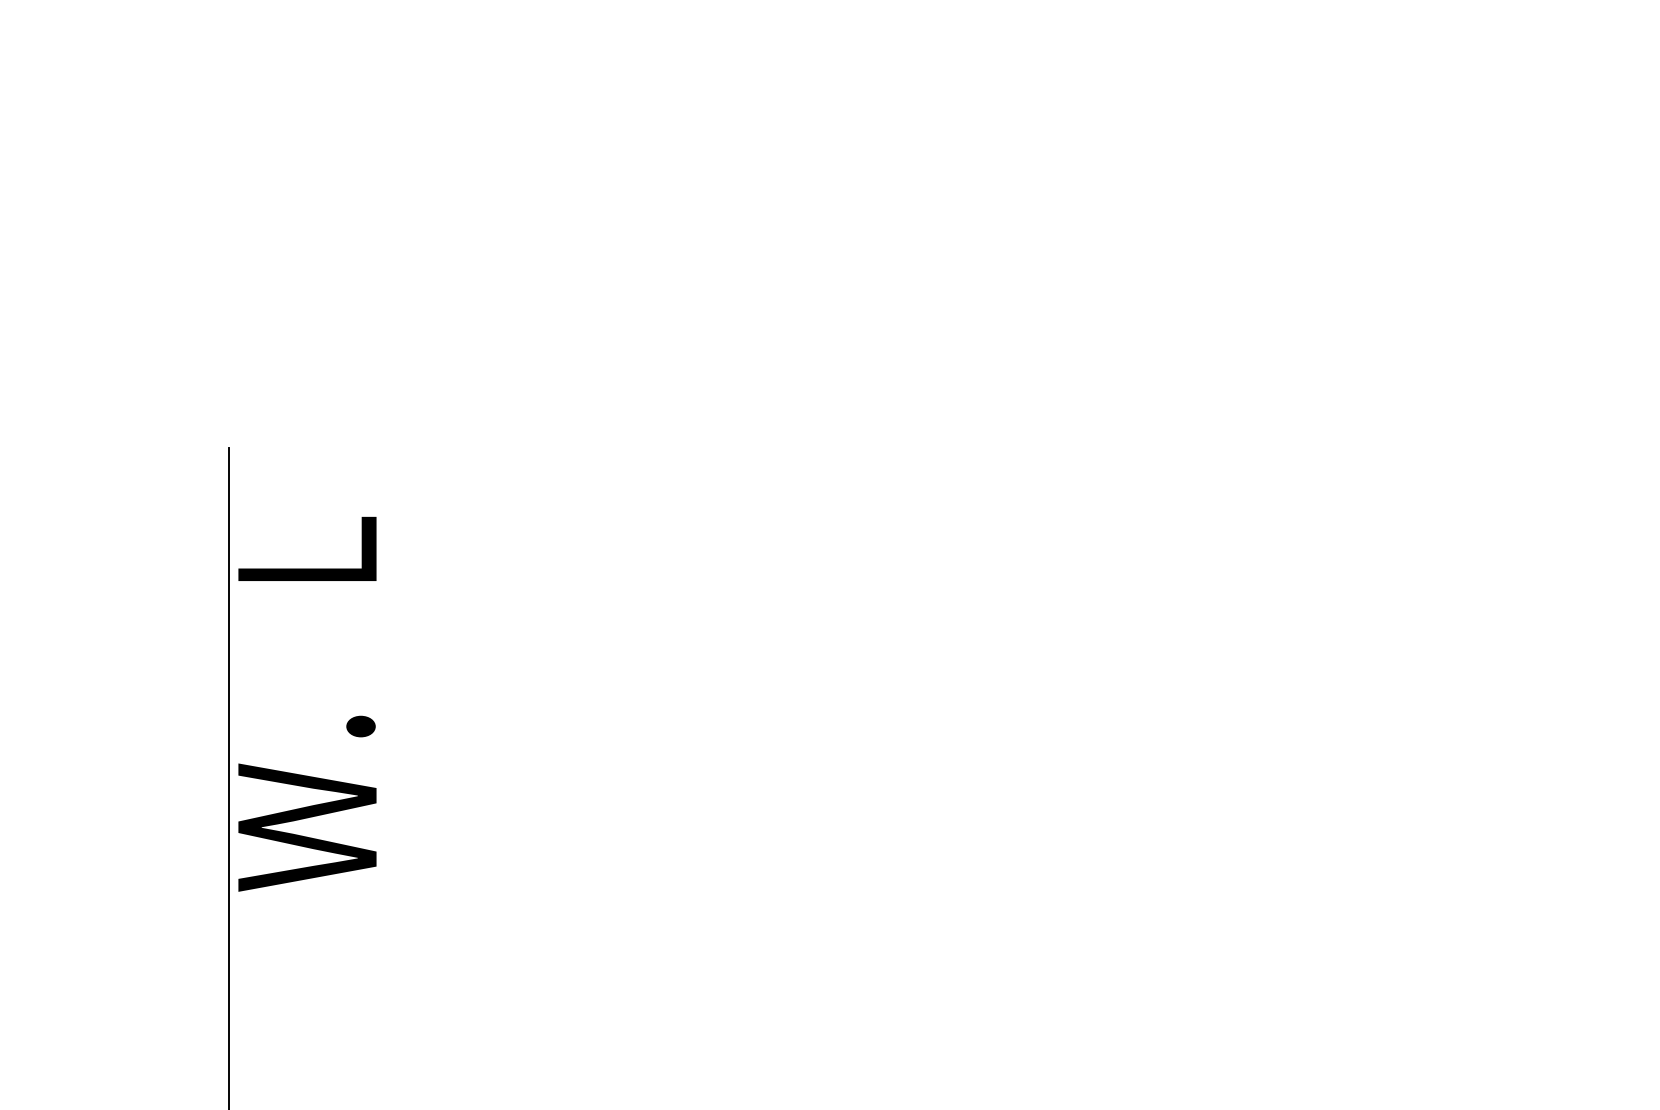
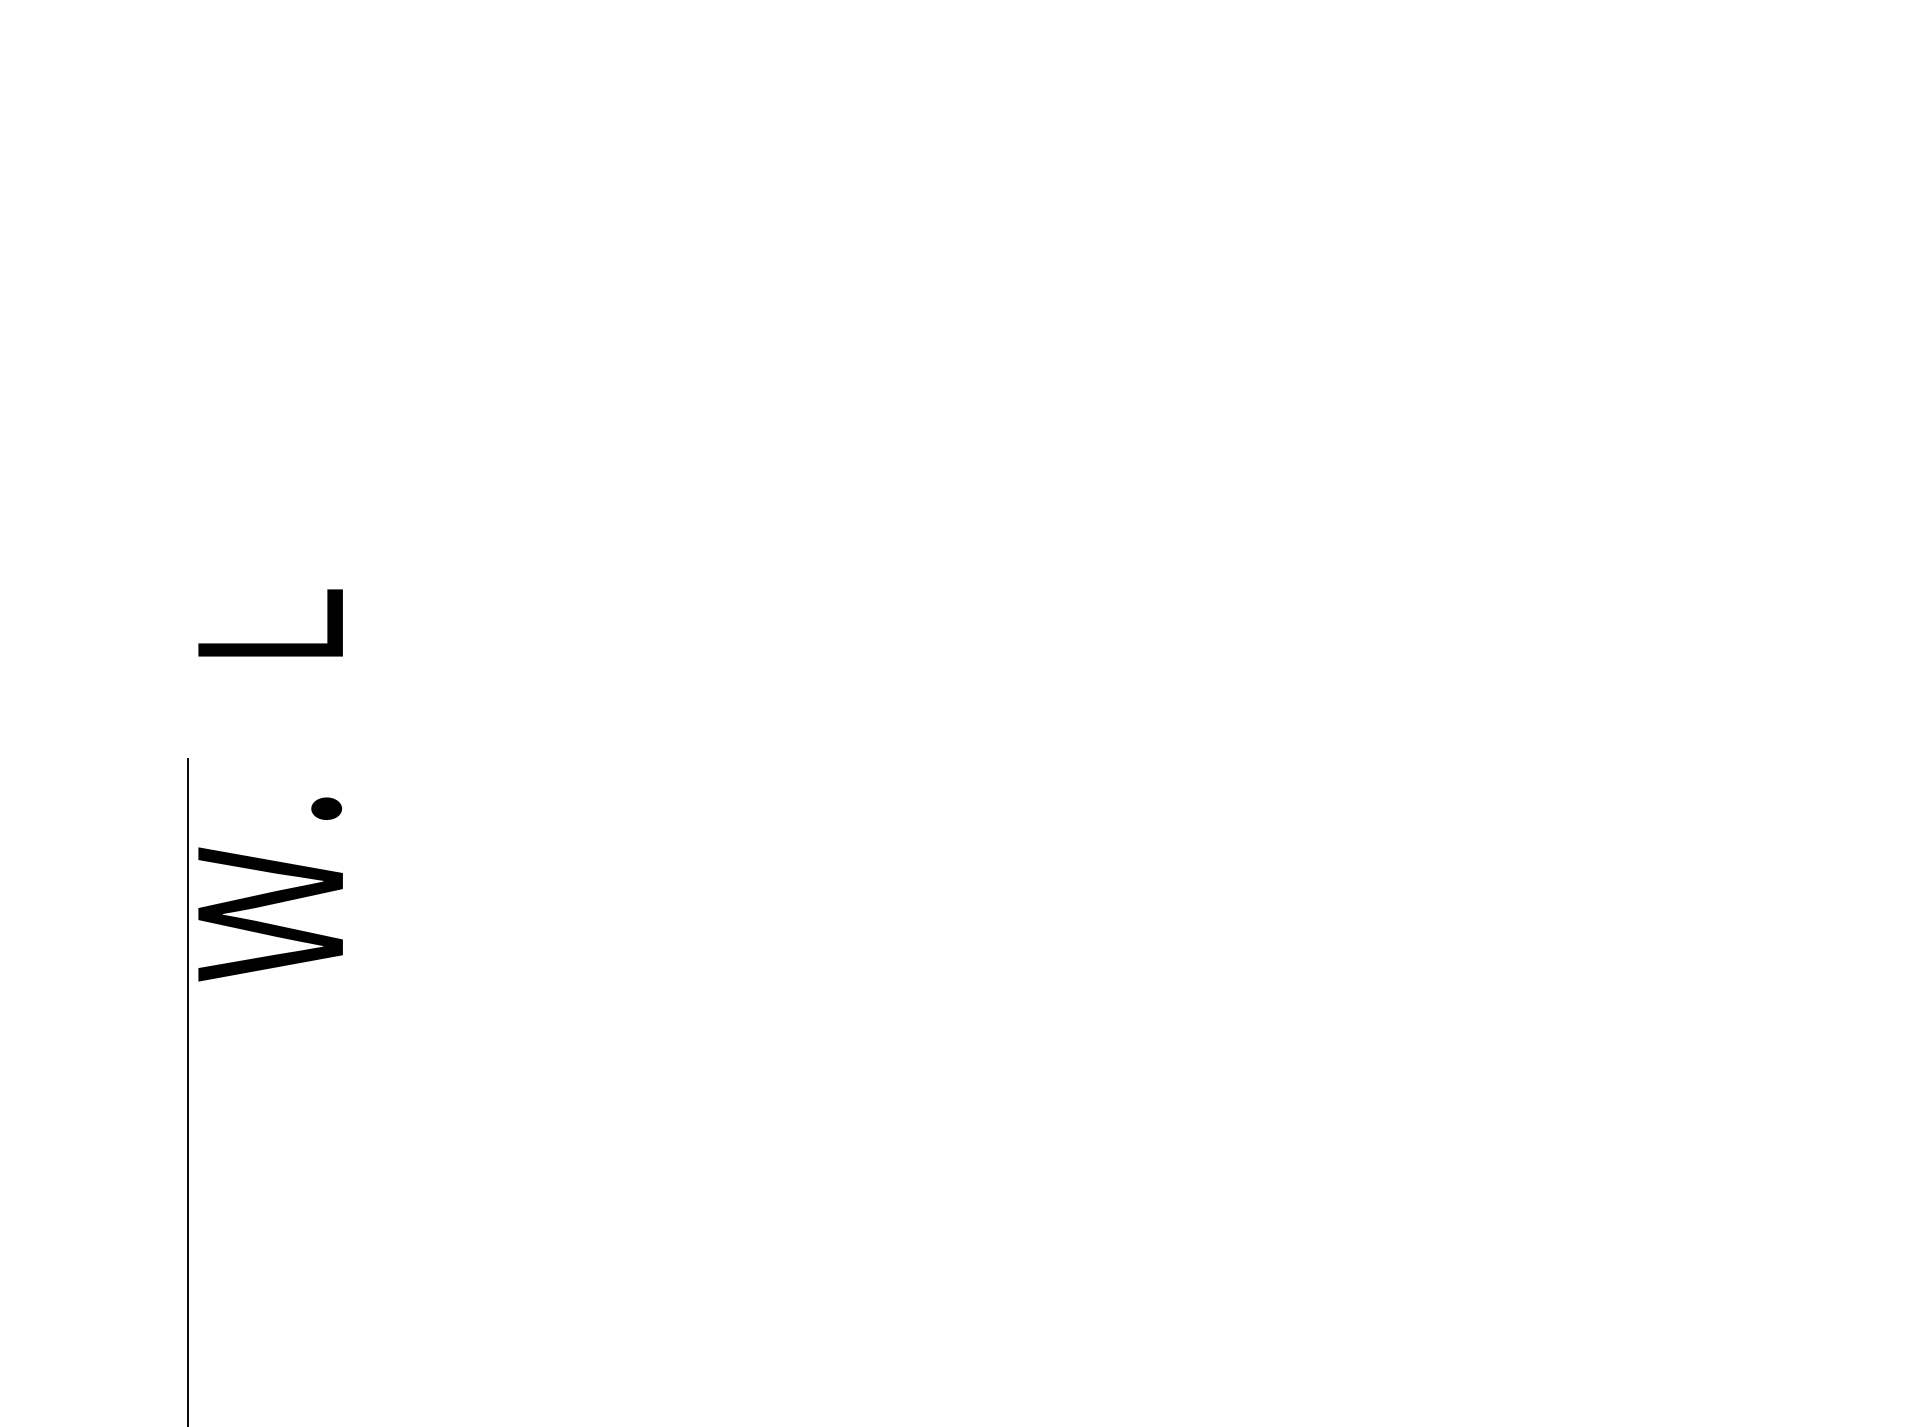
text: (307, 704) -> (270, 785), moved

